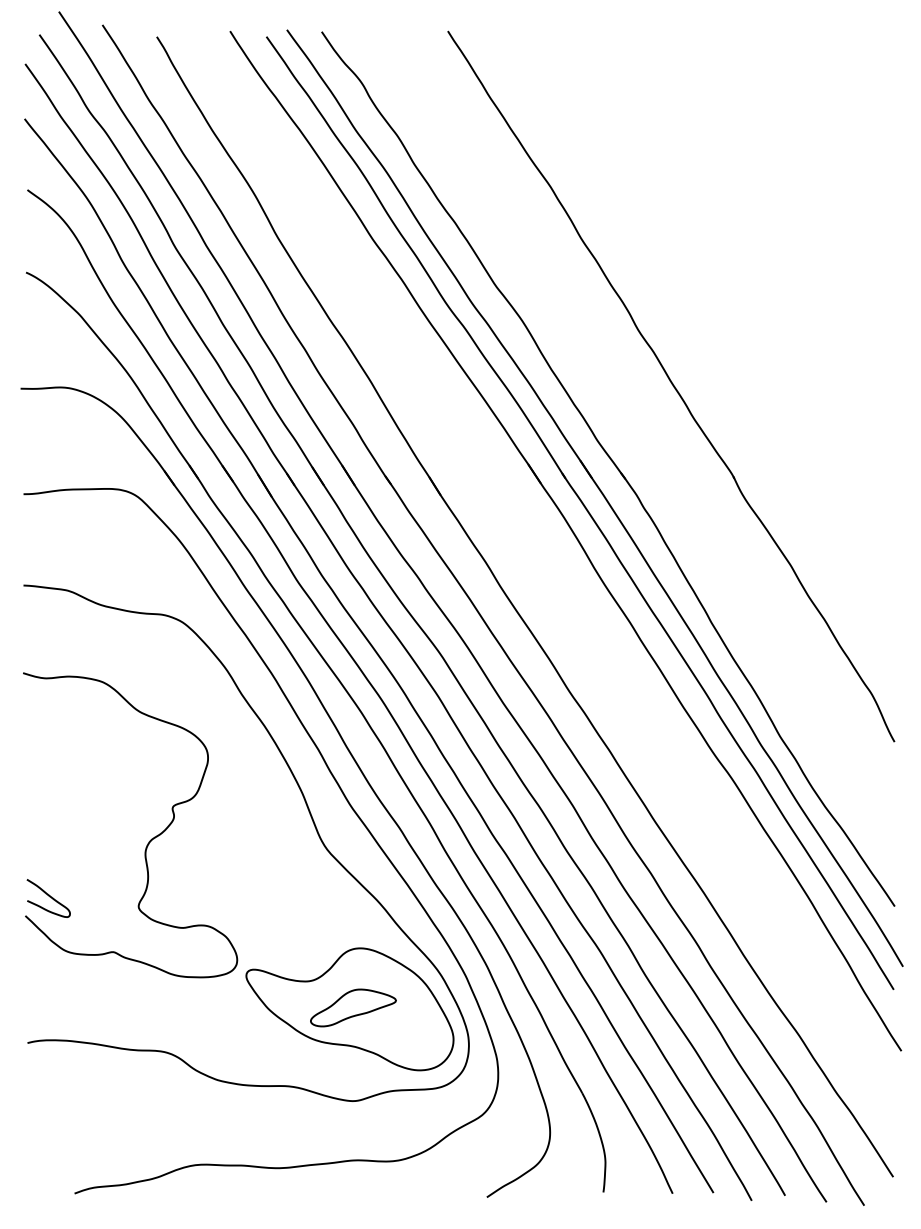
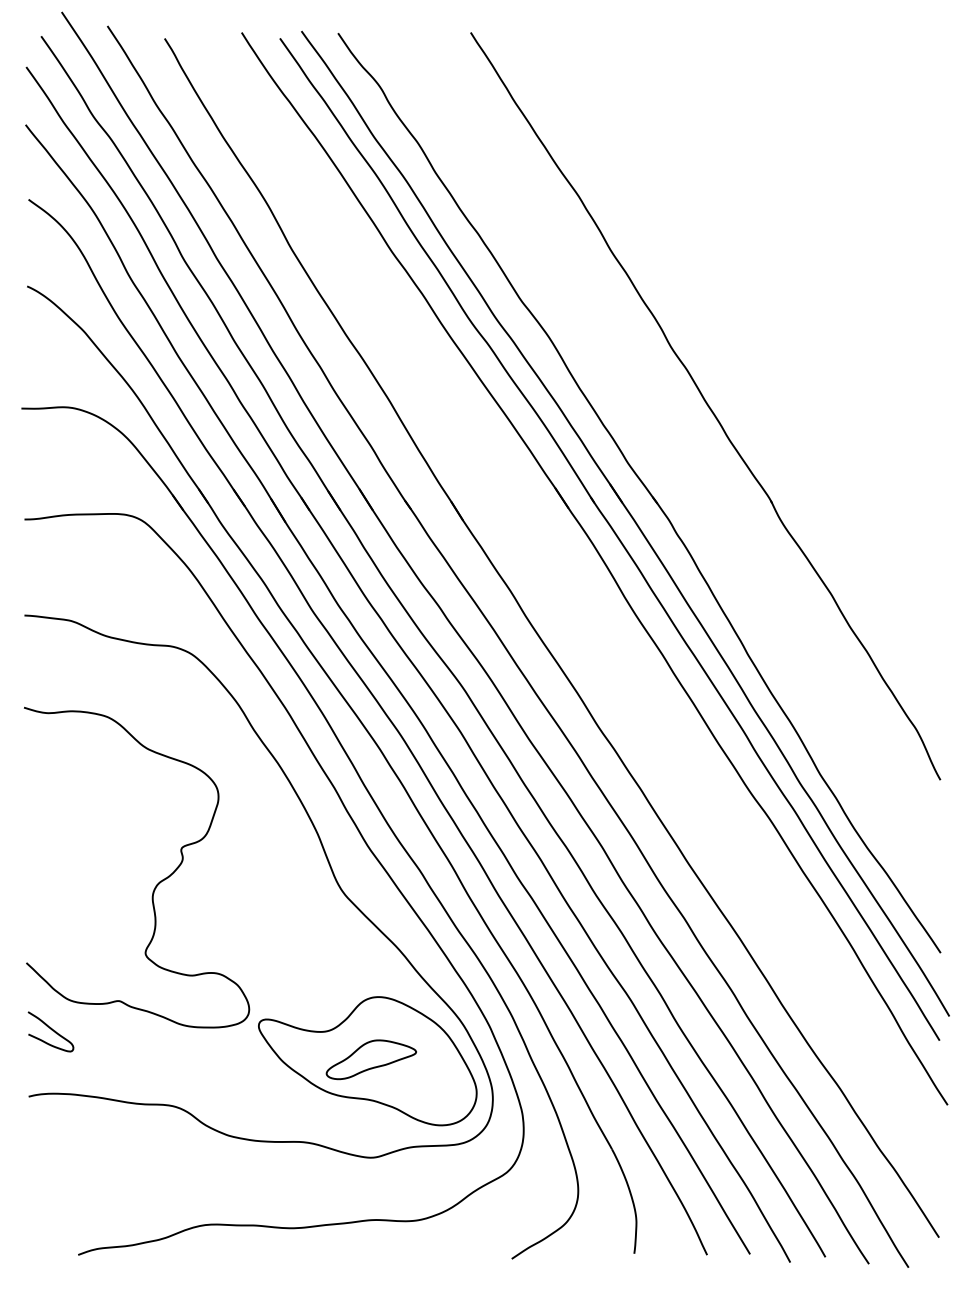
curve: (49, 897) -> (51, 1030), moved

